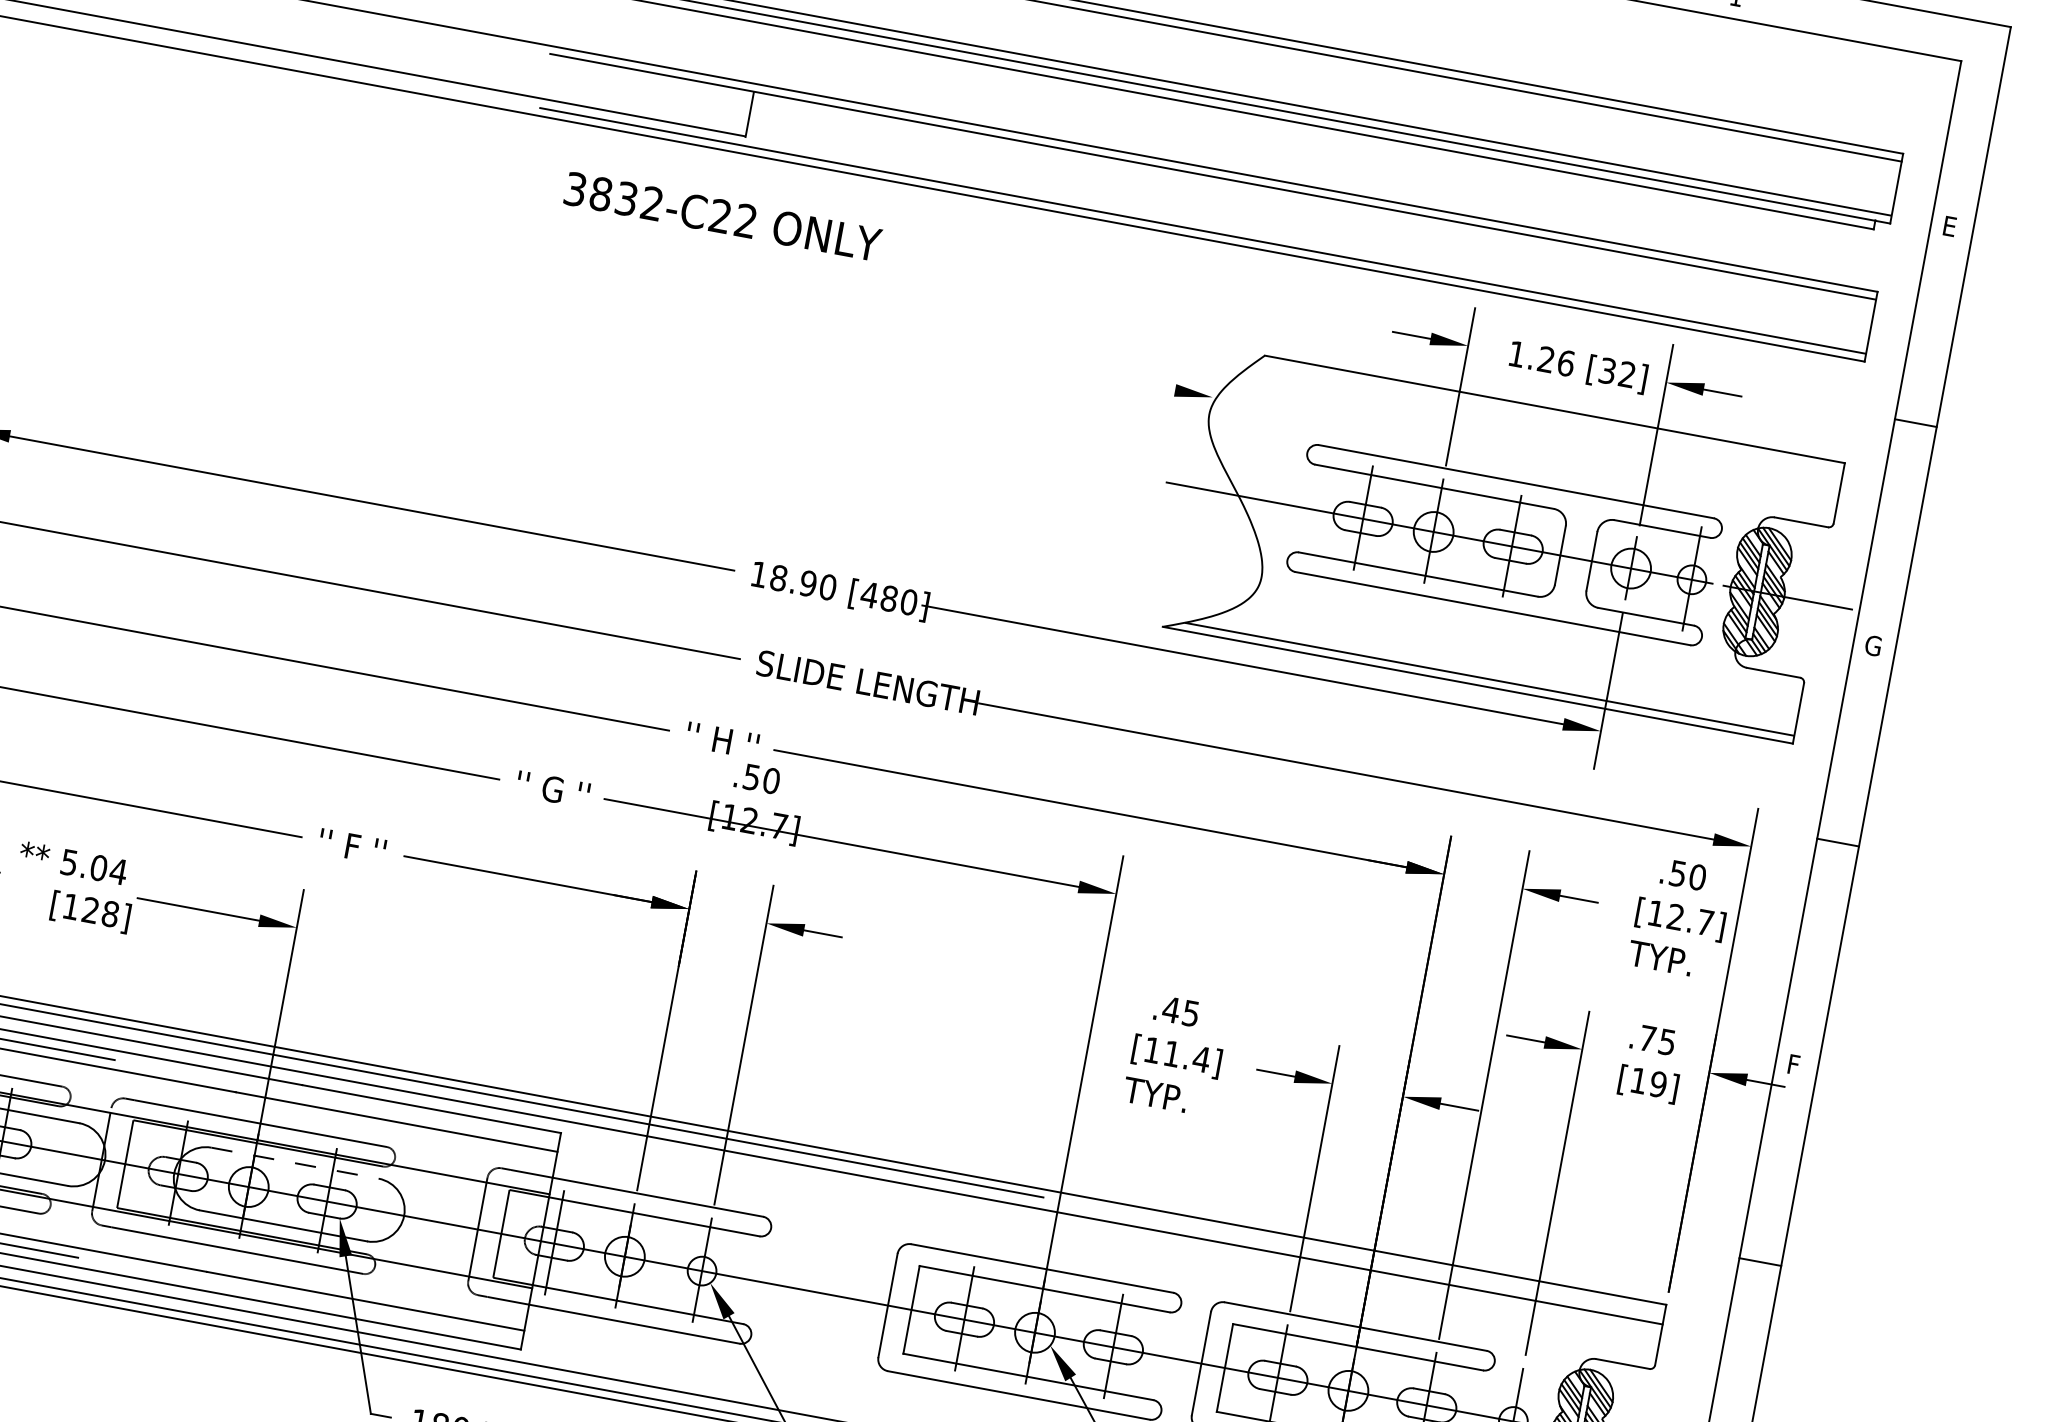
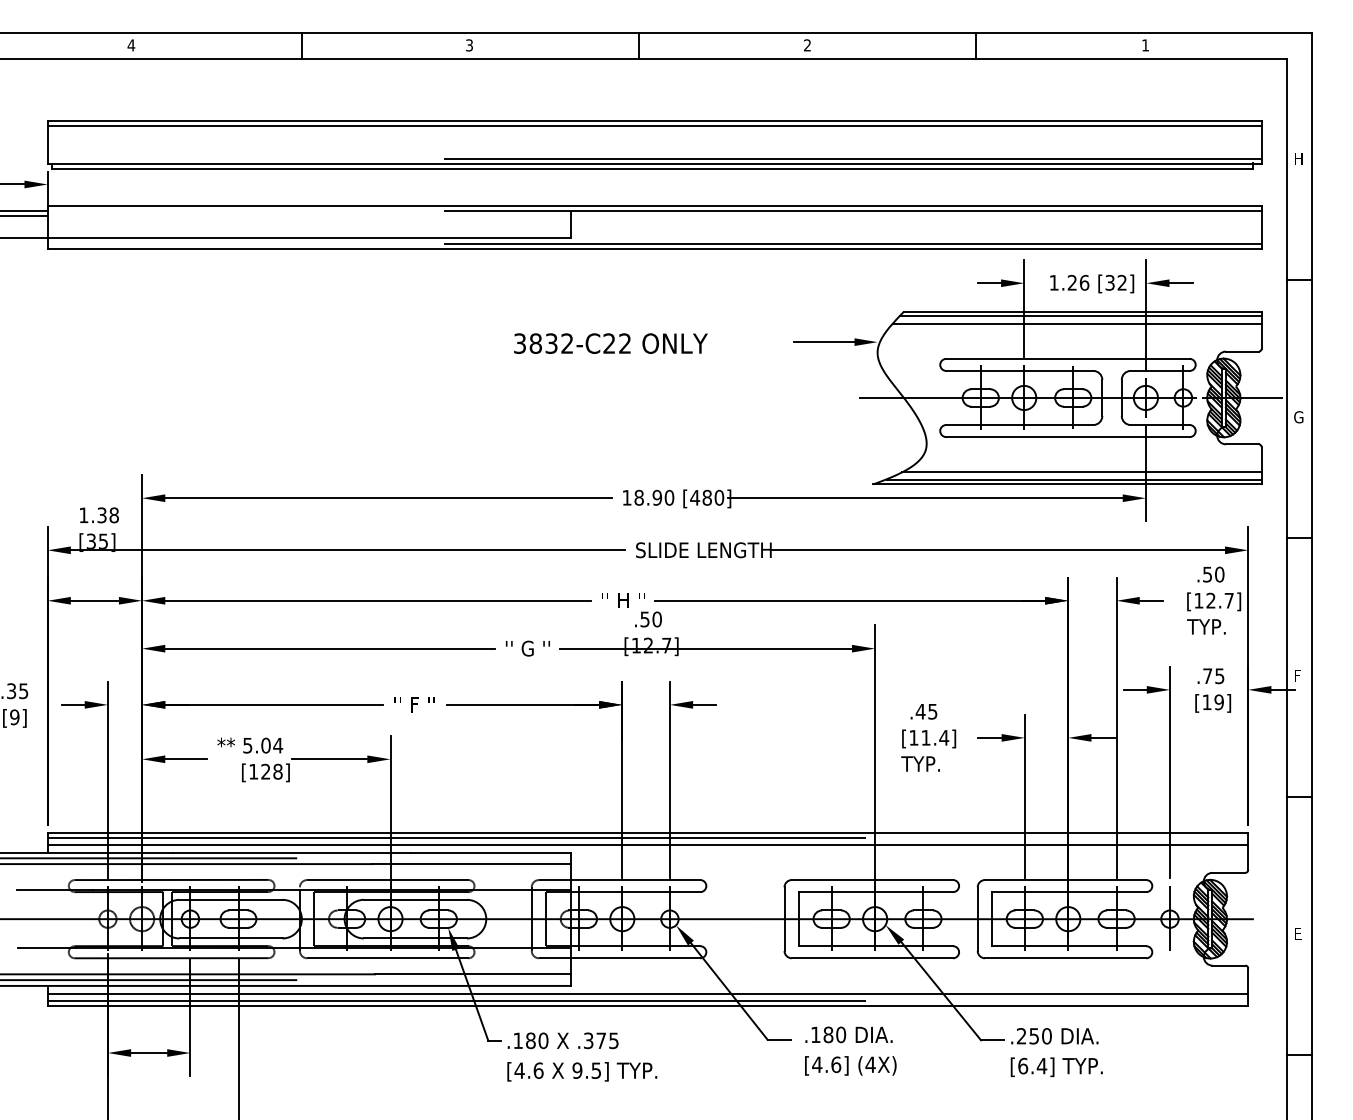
text: (722, 216) -> (610, 343), moved
text: (1952, 226) -> (1299, 158), E -> H
line: (1124, 381) -> (823, 342), added
line: (1549, 416) -> (1080, 316), added
line: (1540, 426) -> (1076, 323), added
line: (1504, 670) -> (1081, 472), added
line: (295, 1162) -> (415, 899), dashed -> solid

